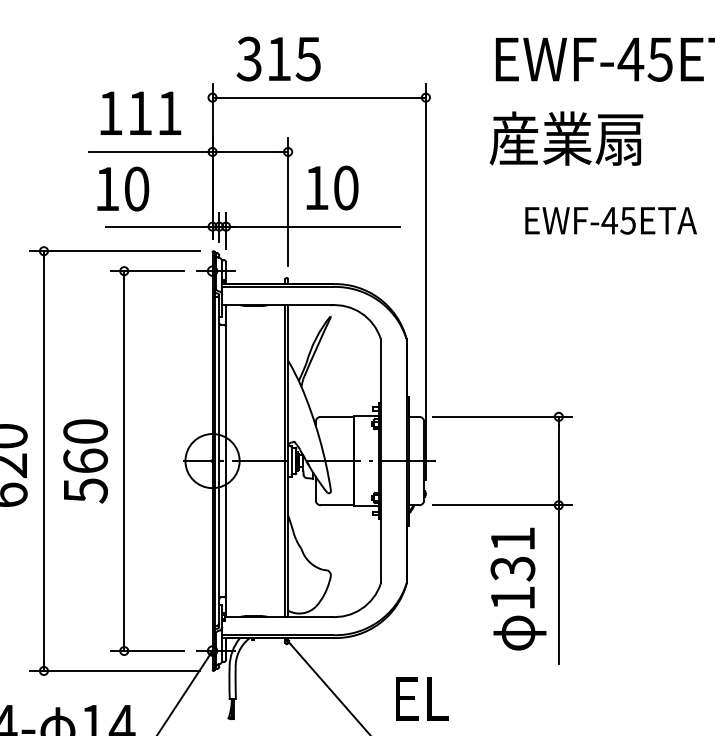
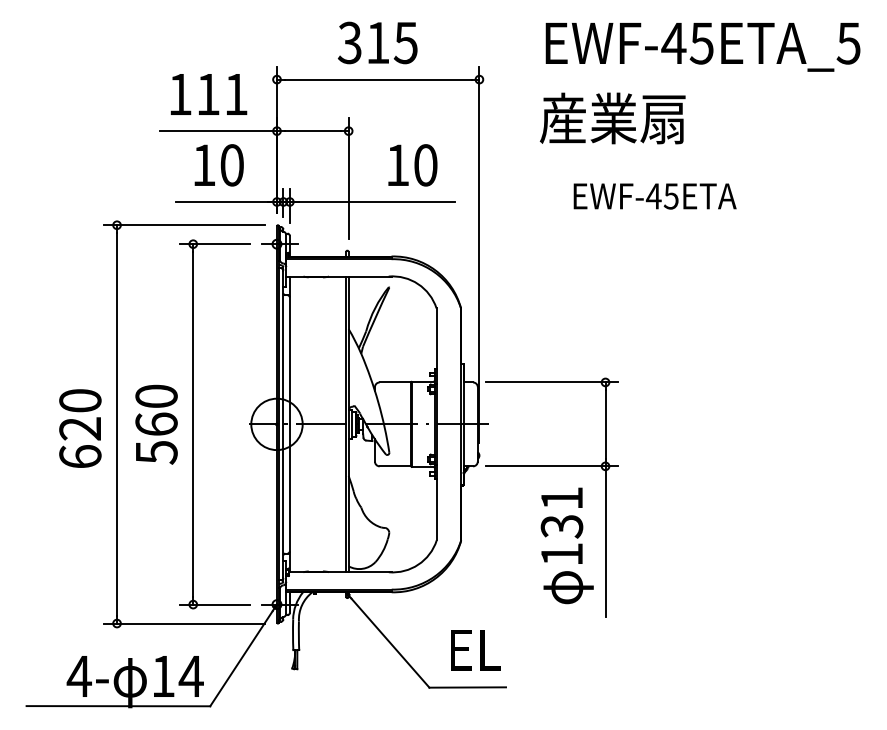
text: (278, 58) -> (377, 42), moved
text: (332, 188) -> (412, 165), moved
text: (122, 189) -> (218, 165), moved

